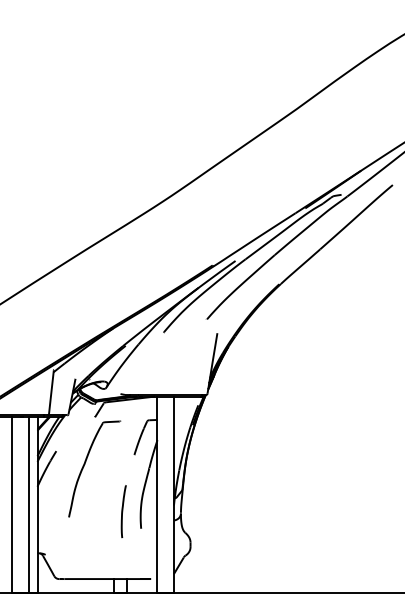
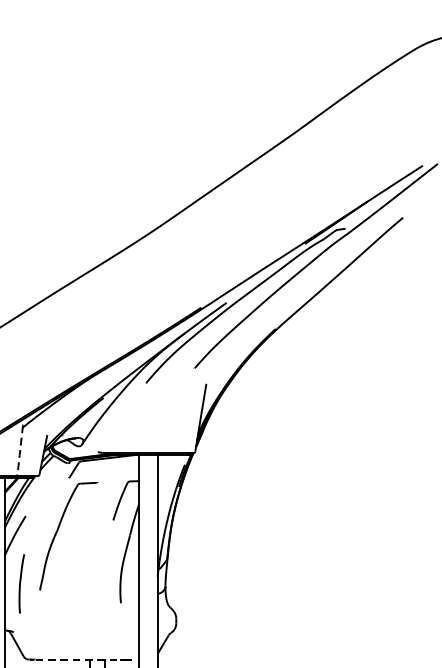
line: (51, 393) -> (20, 451), solid -> dashed
part: (123, 511) -> (21, 583), moved
line: (108, 579) -> (84, 660), solid -> dashed

